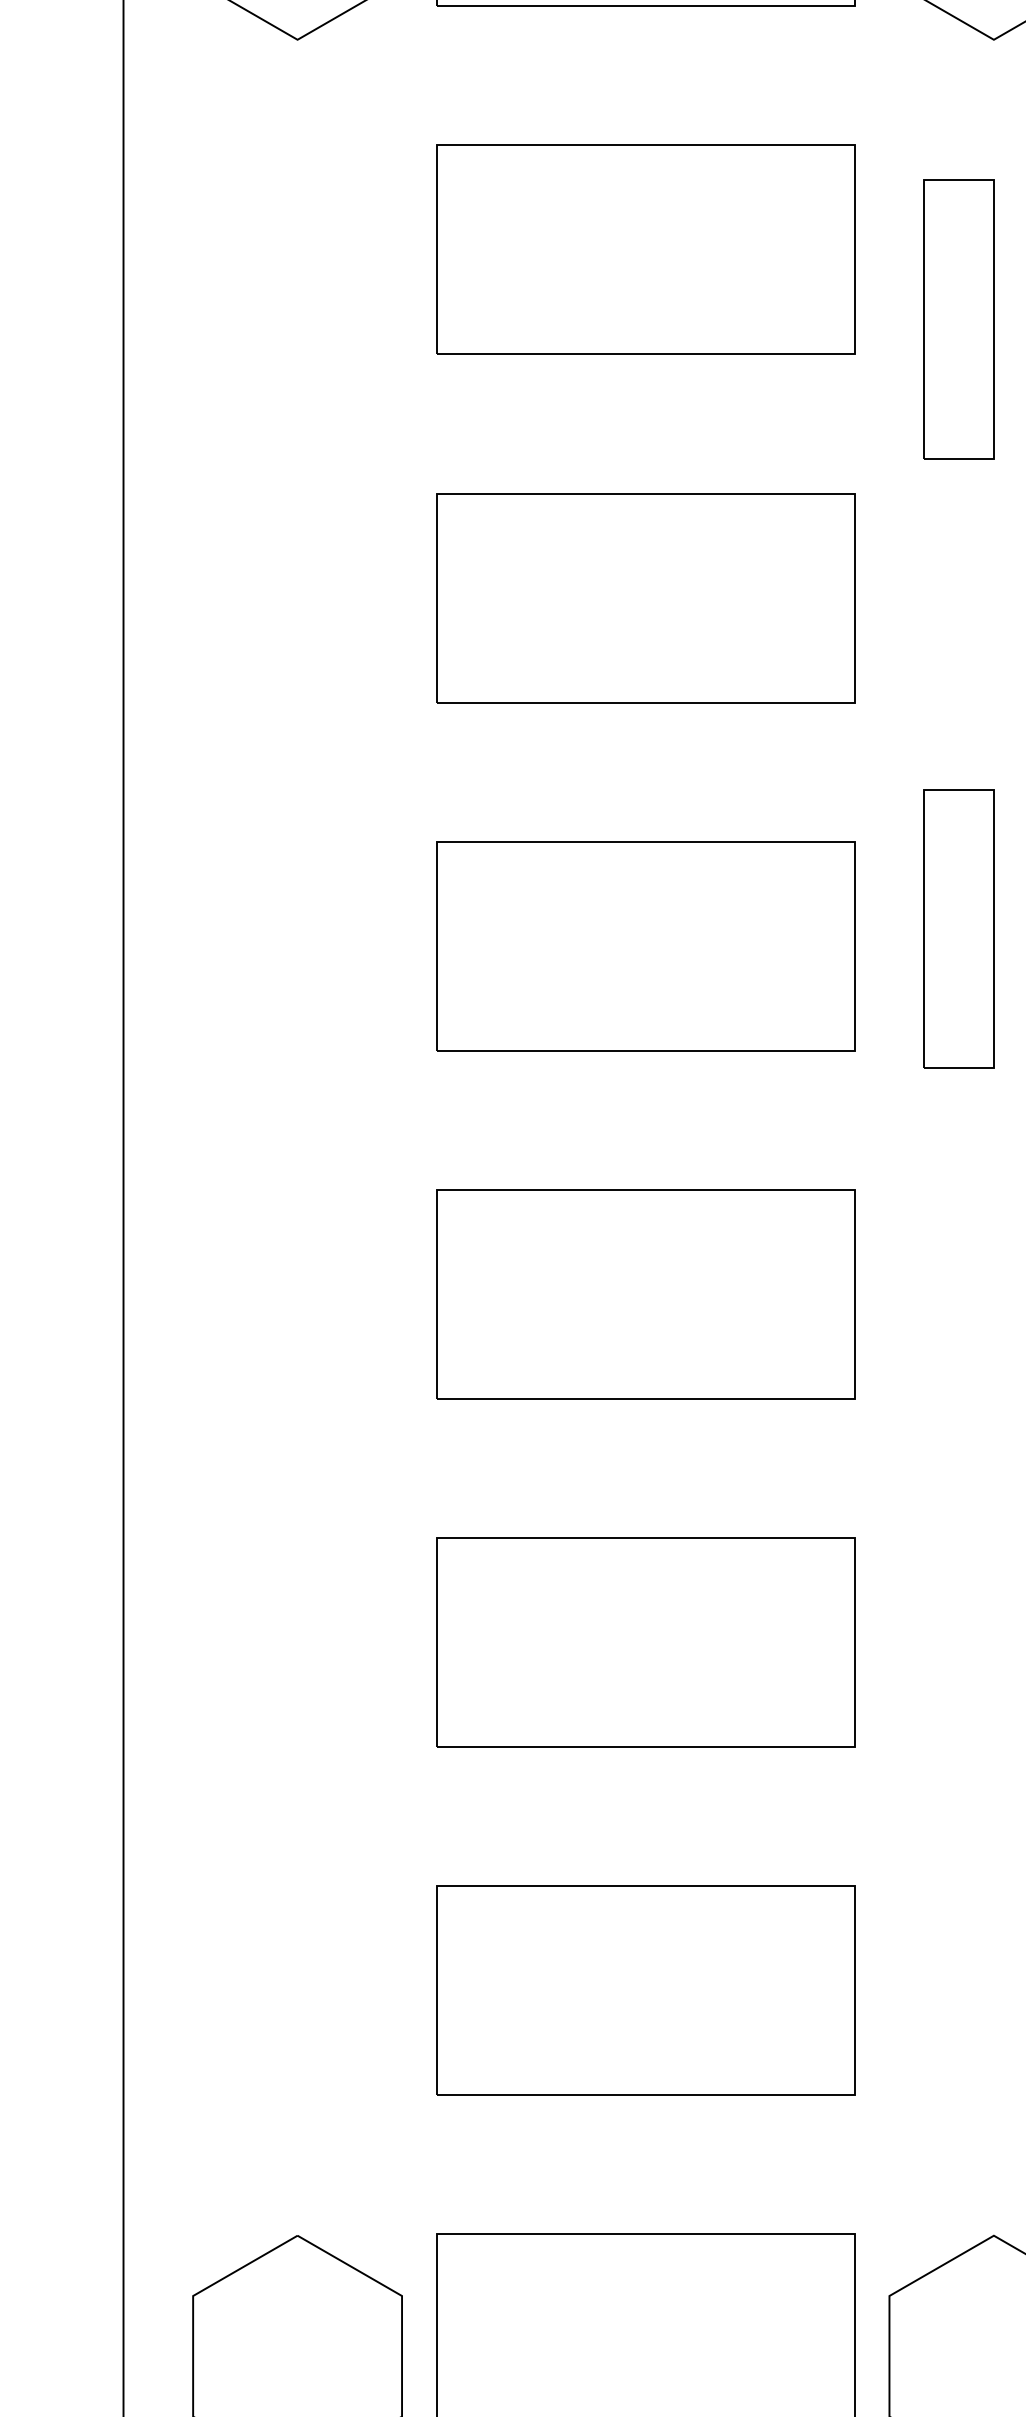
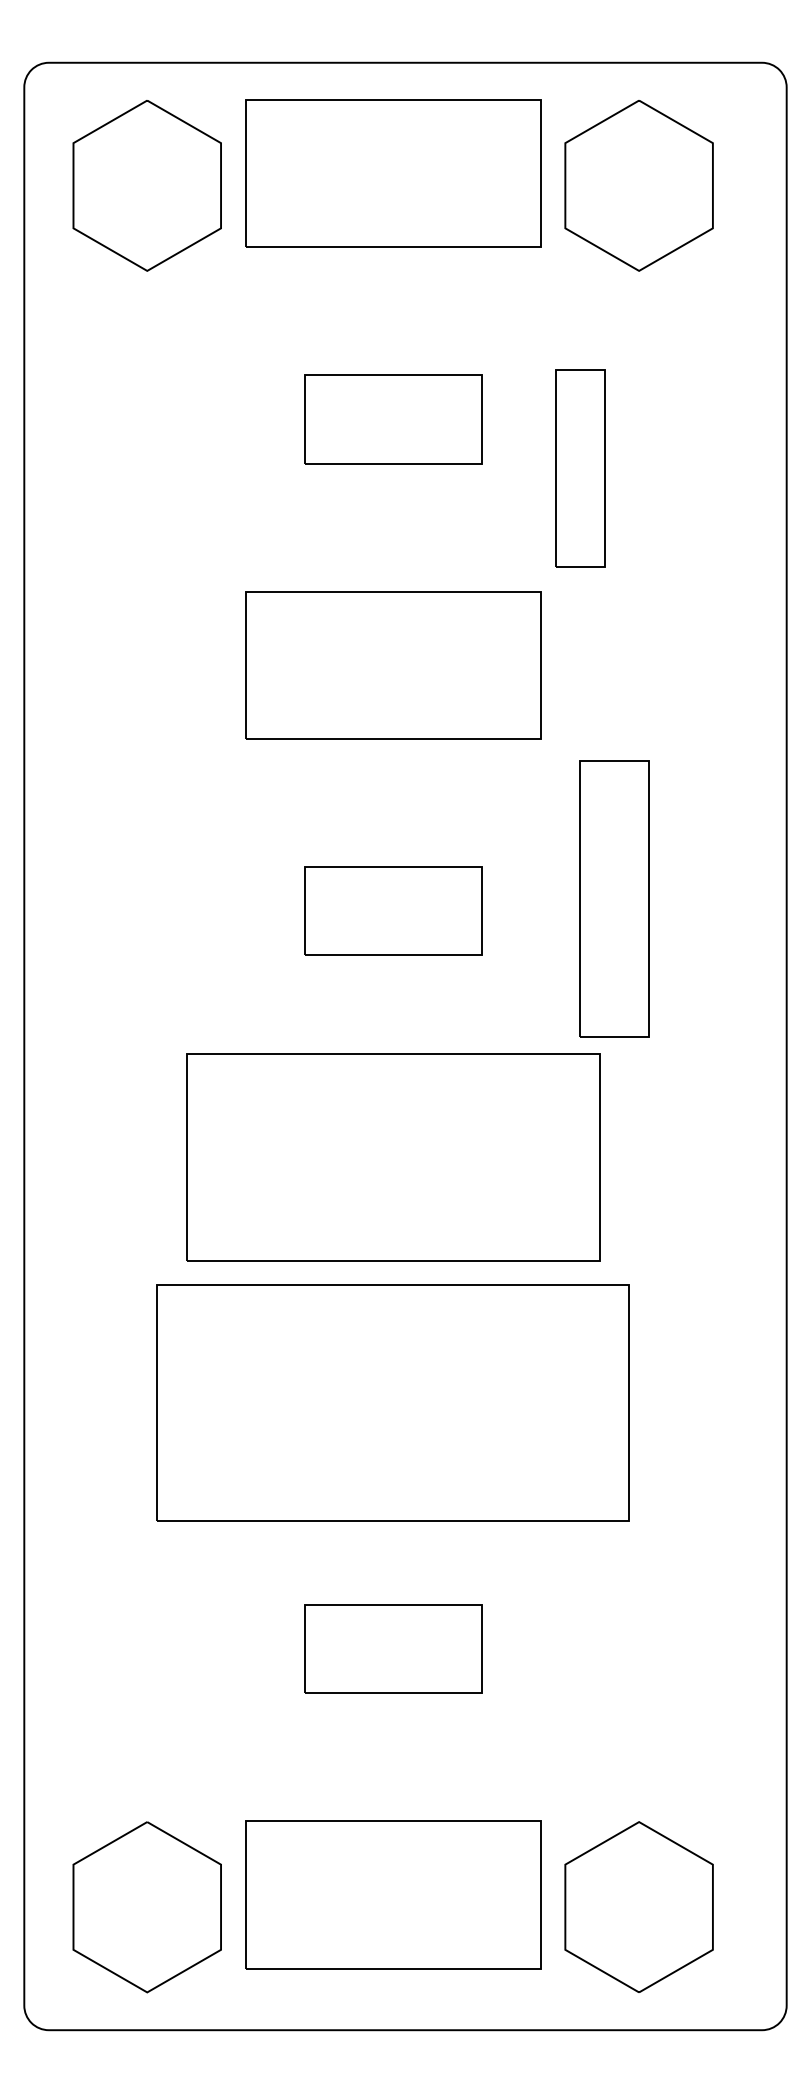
part: (646, 250) -> (393, 419), size x0.6
part: (959, 319) -> (580, 468), moved
part: (959, 928) -> (614, 898), size x1.4
part: (646, 945) -> (393, 910), size x0.6
part: (646, 1293) -> (393, 1156), size x1.4
part: (646, 1641) -> (393, 1402), size x1.6
part: (646, 1990) -> (393, 1648), size x0.6

